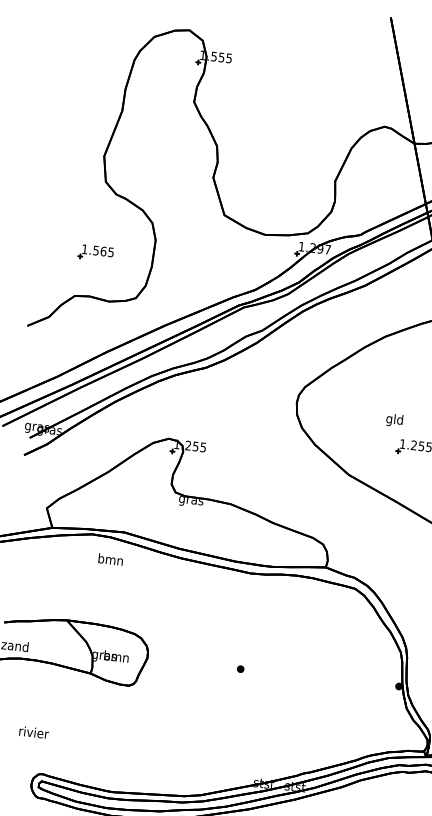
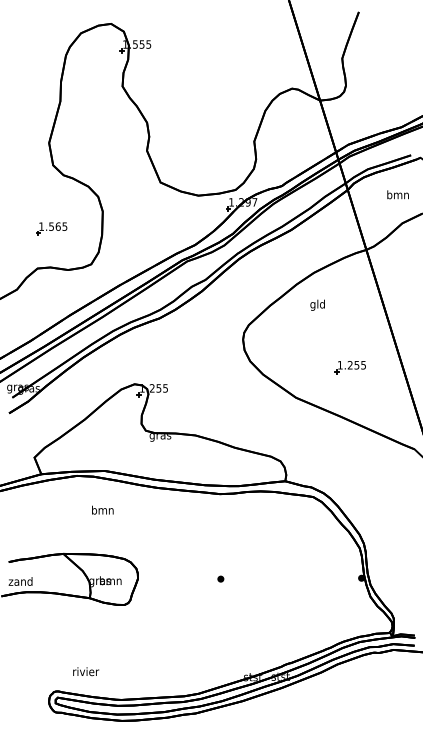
text: (394, 419) -> (317, 304), moved
text: (110, 558) -> (102, 509), moved
text: (34, 732) -> (86, 671), moved

